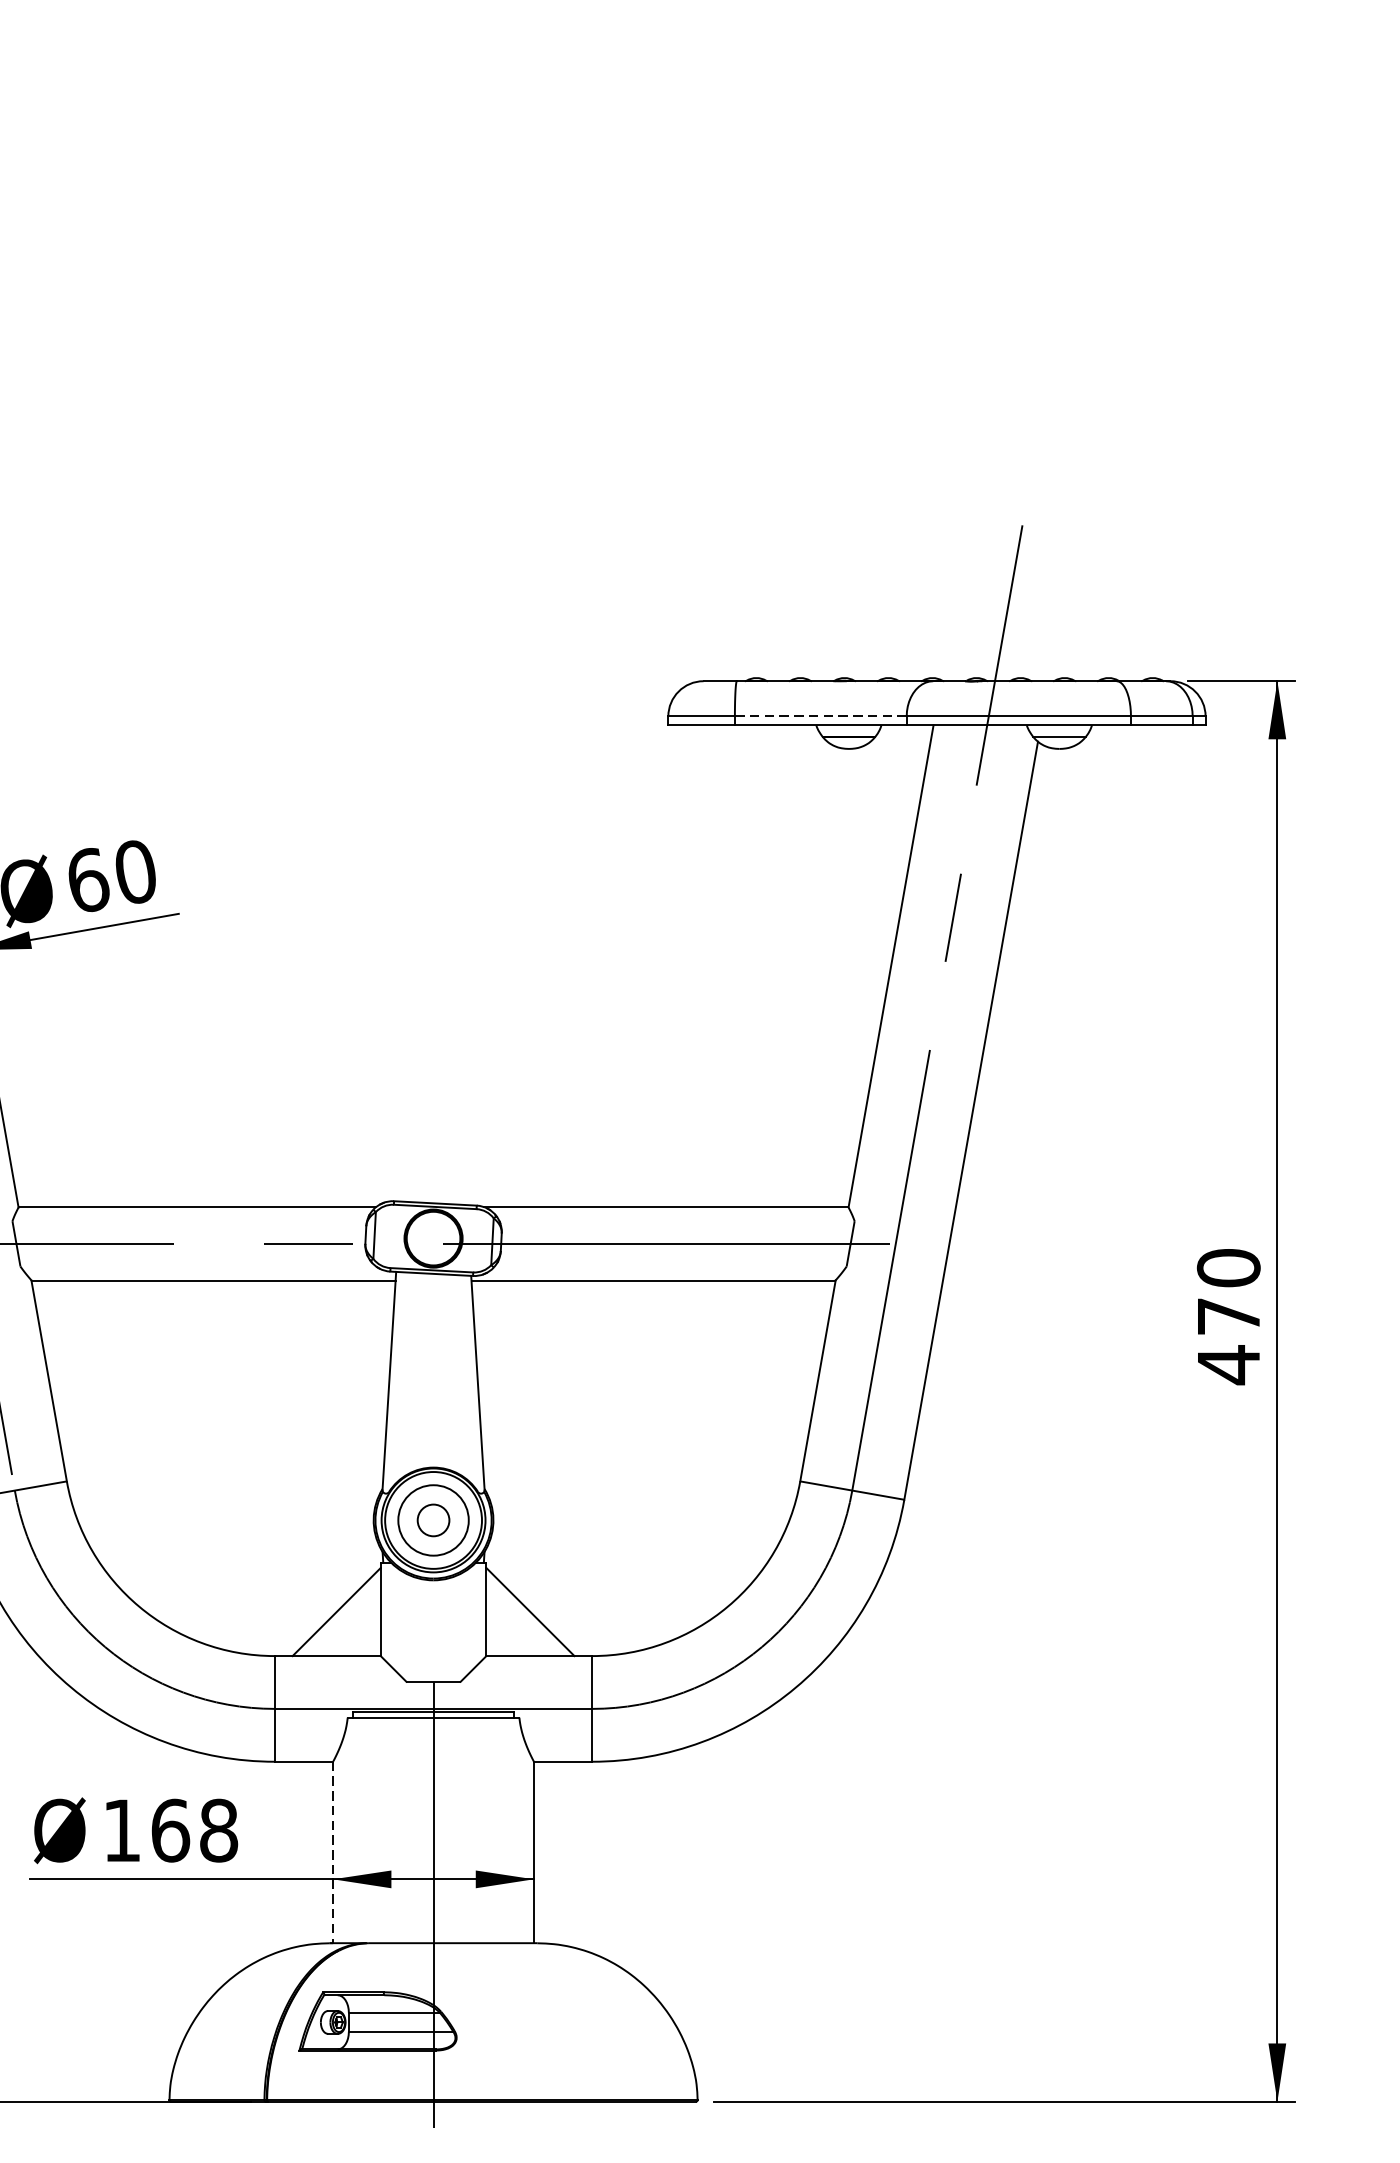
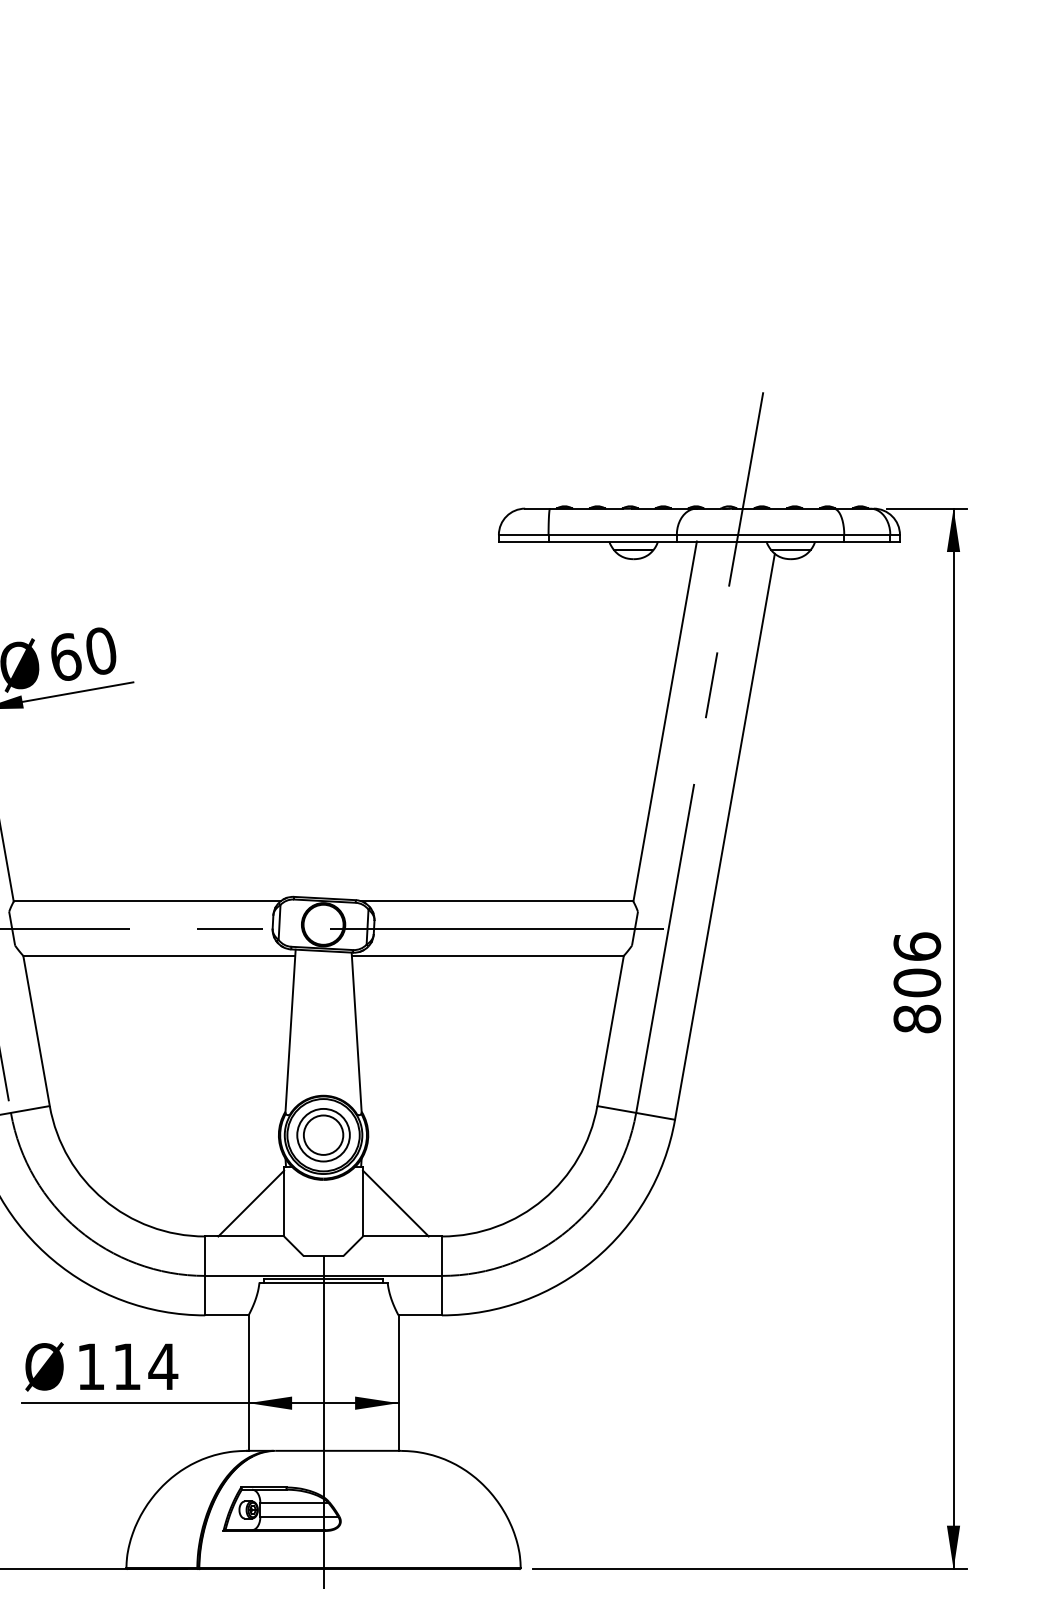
line: (820, 715) -> (612, 534), dashed -> solid
text: (1229, 1317) -> (917, 983), 470 -> 806
circle: (433, 1519) -> (323, 1134), size x1.67
text: (195, 1830) -> (145, 1366), 168 -> 114
line: (333, 1852) -> (248, 1383), dashed -> solid

